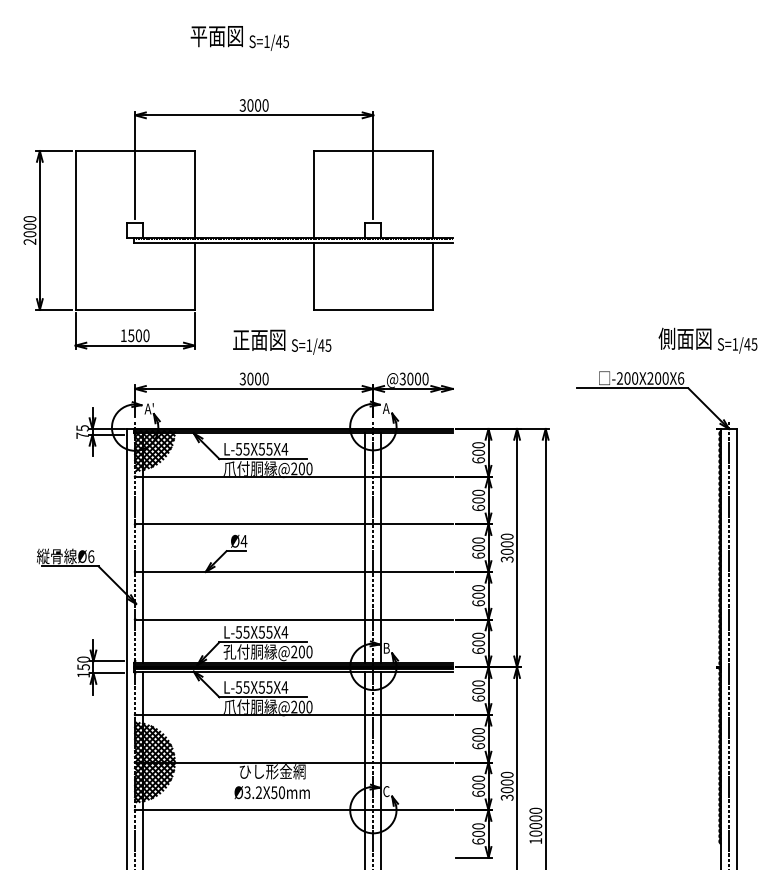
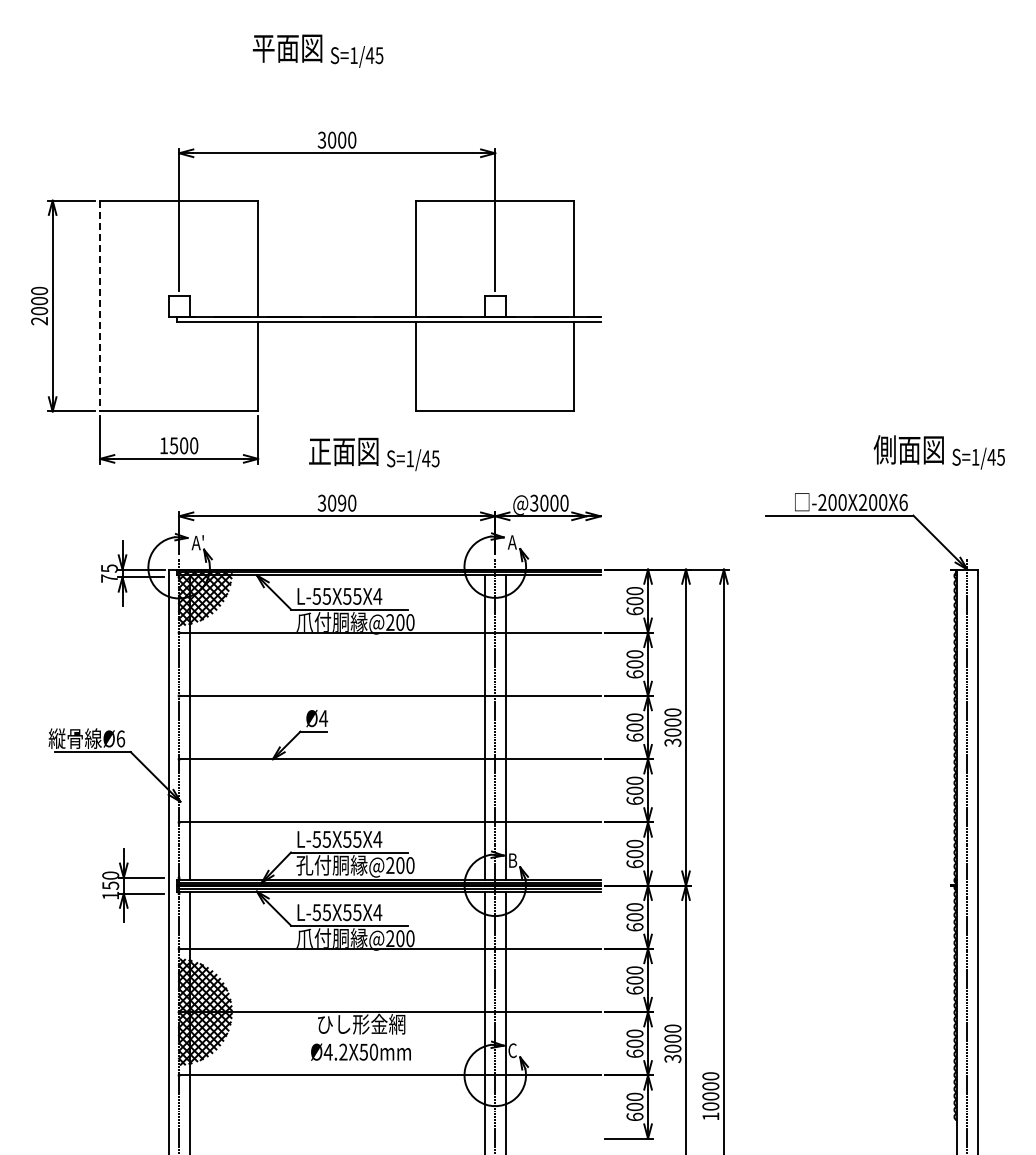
line: (75, 230) -> (100, 306), solid -> dashed
text: (258, 379) -> (342, 503), 3000 -> 3090
text: (246, 792) -> (327, 1051), Ø3.2X50mm -> Ø4.2X50mm

